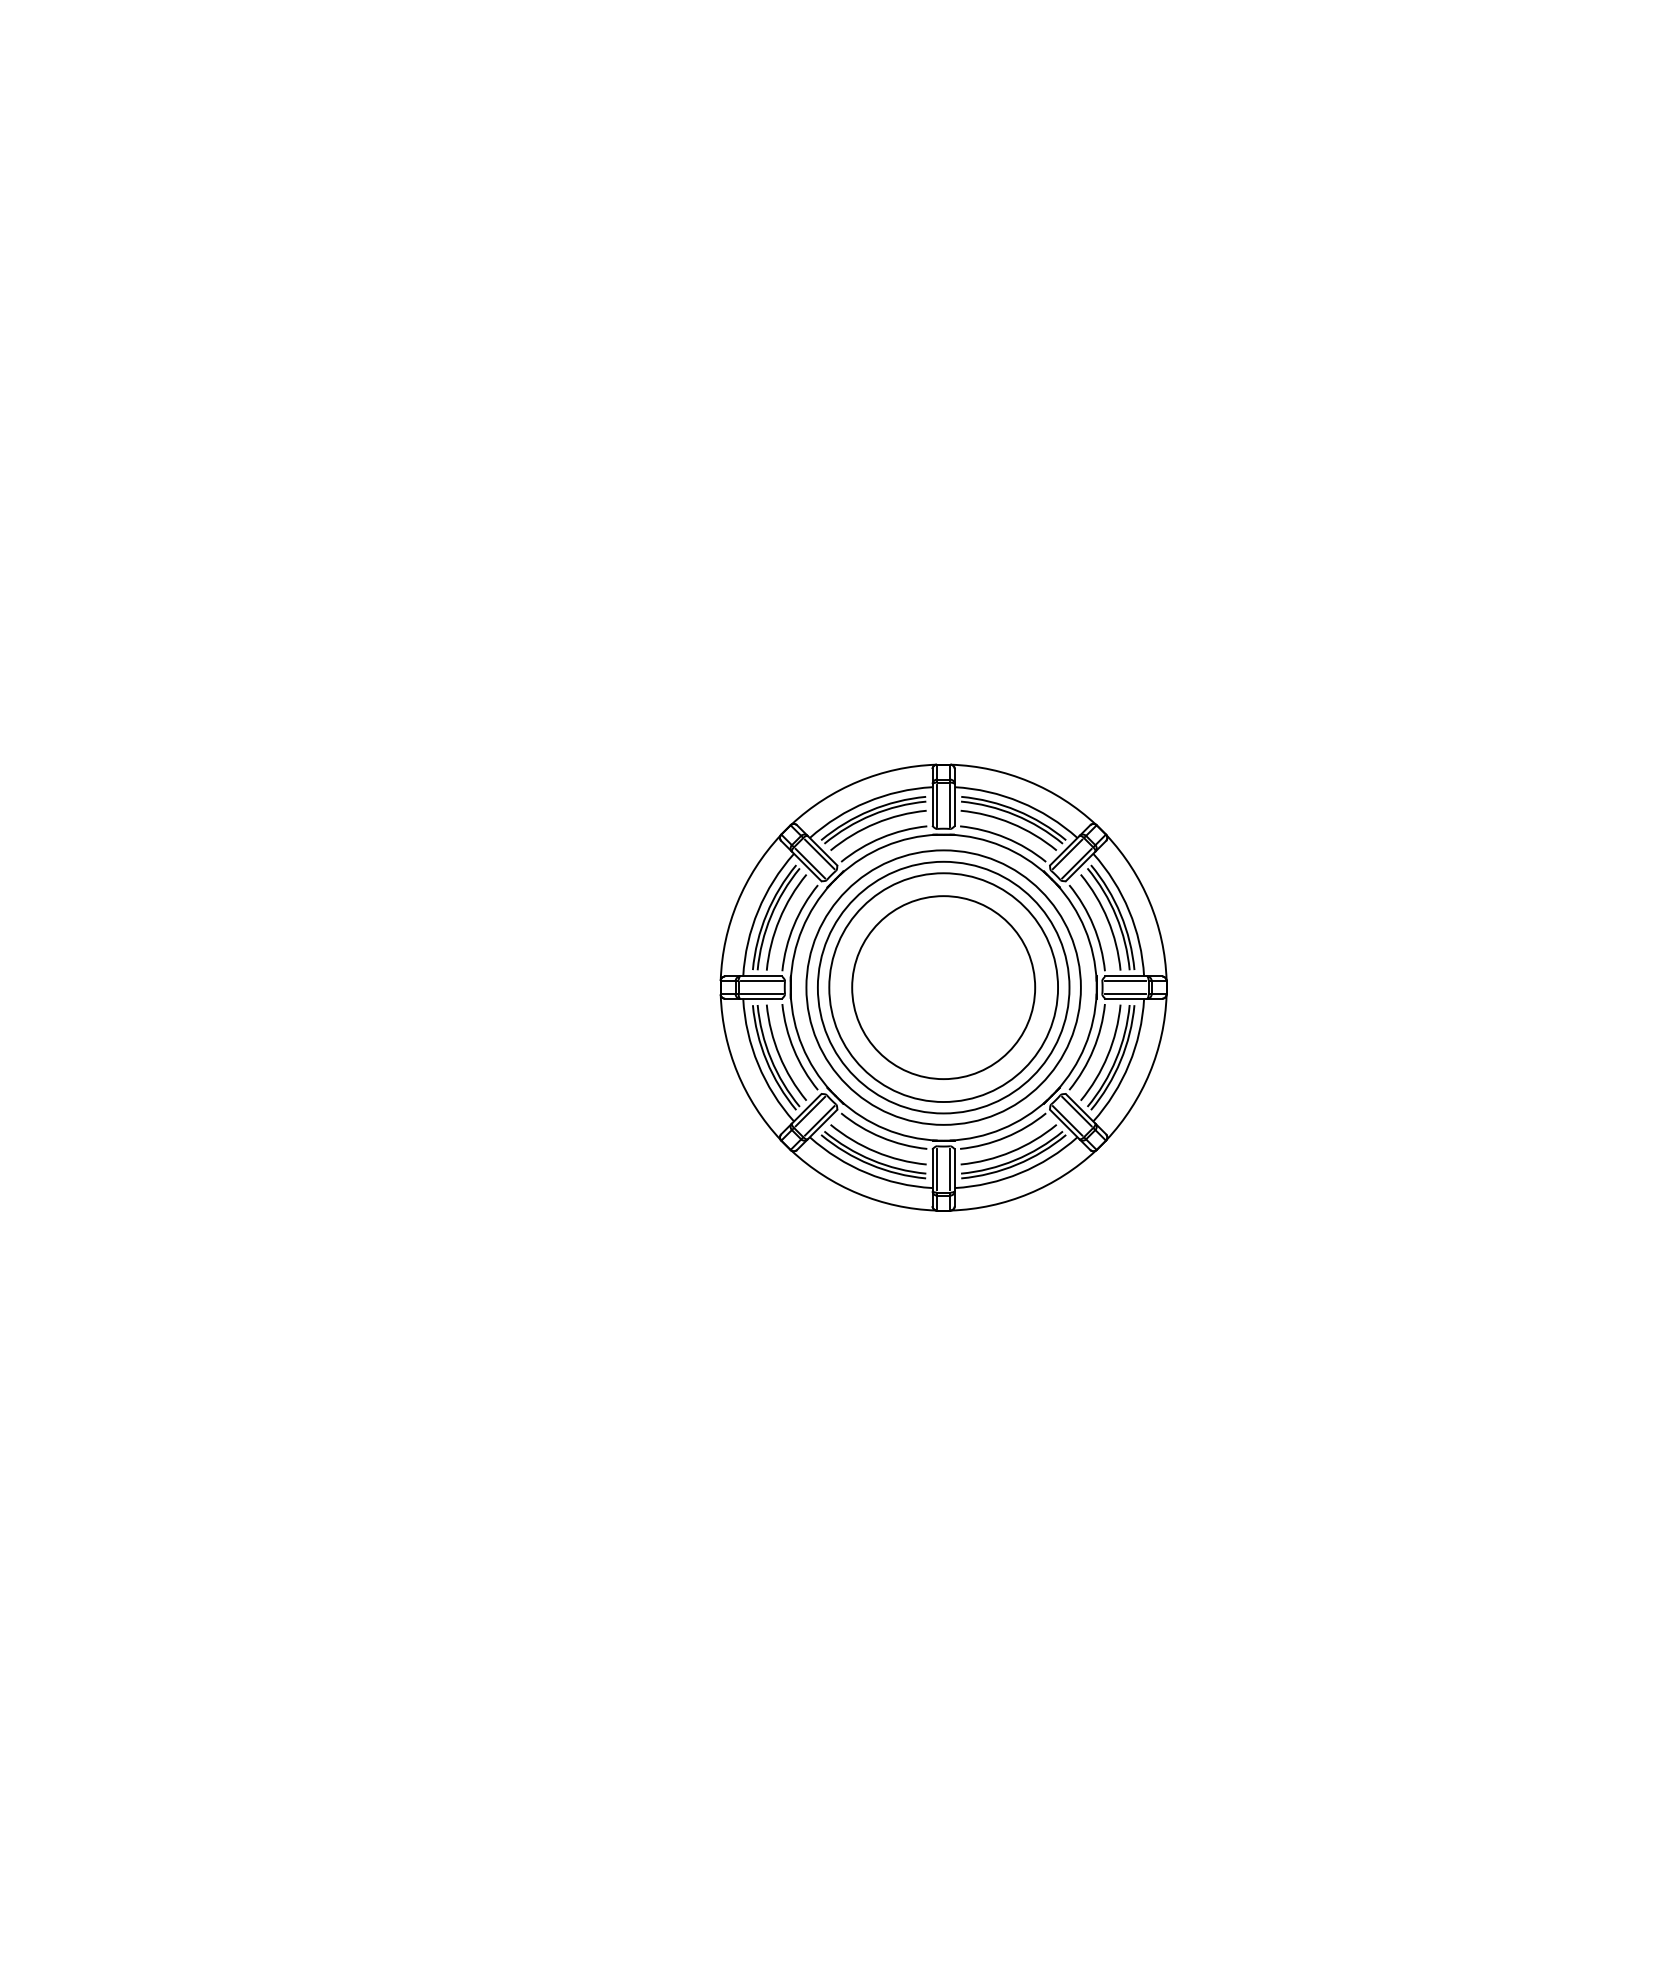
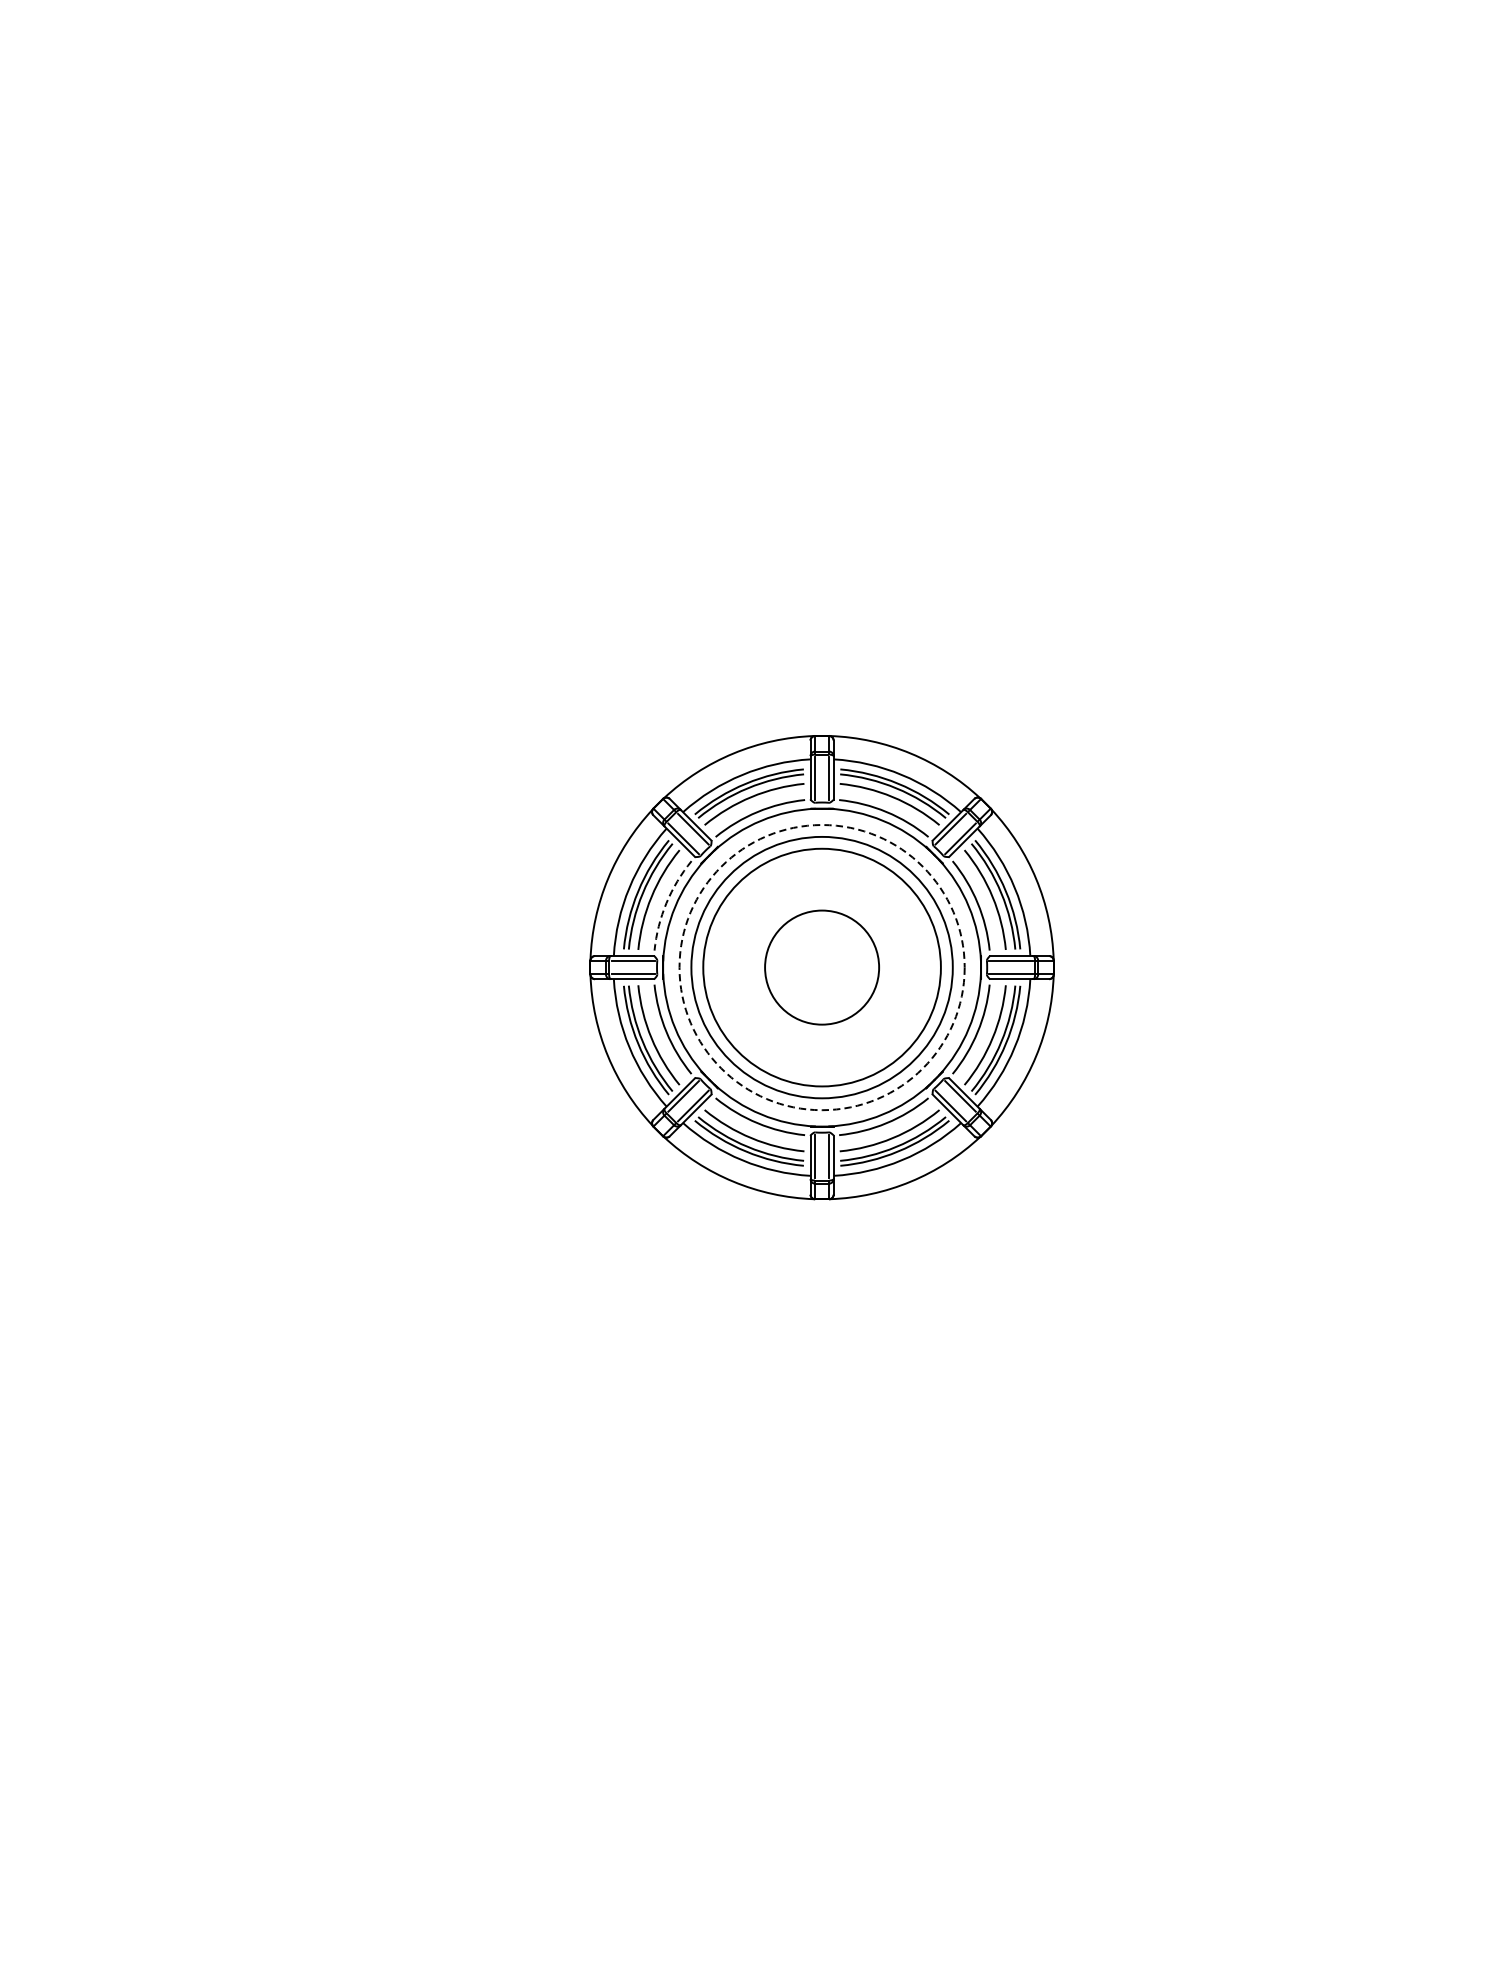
arc: (793, 925) -> (666, 903), solid -> dashed
circle: (943, 987) -> (821, 967), size x0.6
circle: (943, 987) -> (821, 967), solid -> dashed

